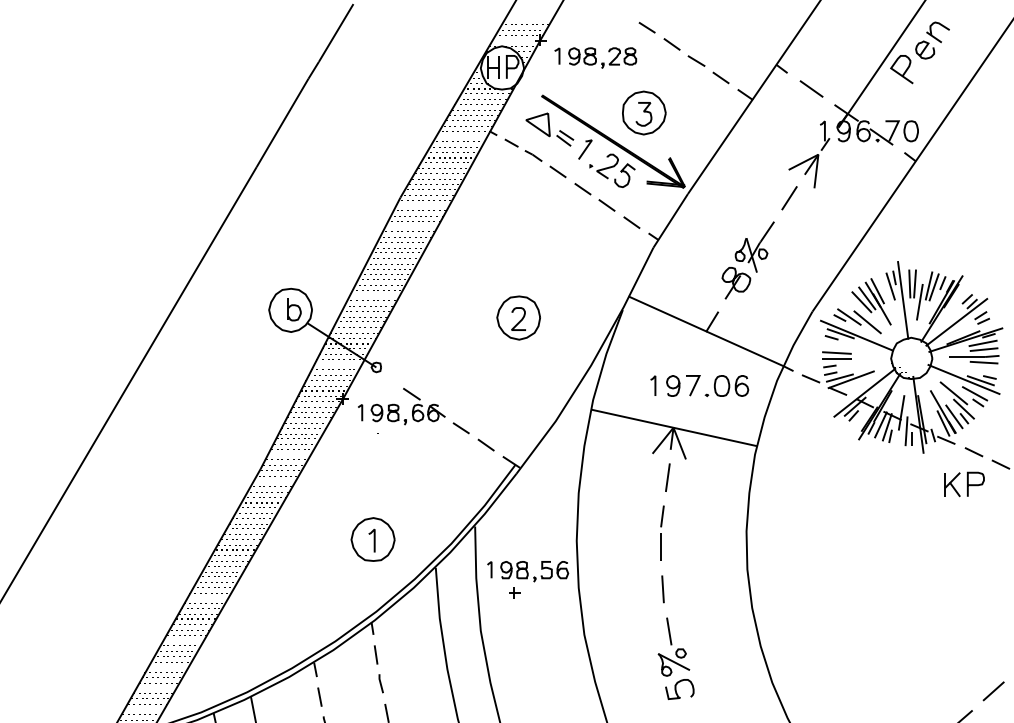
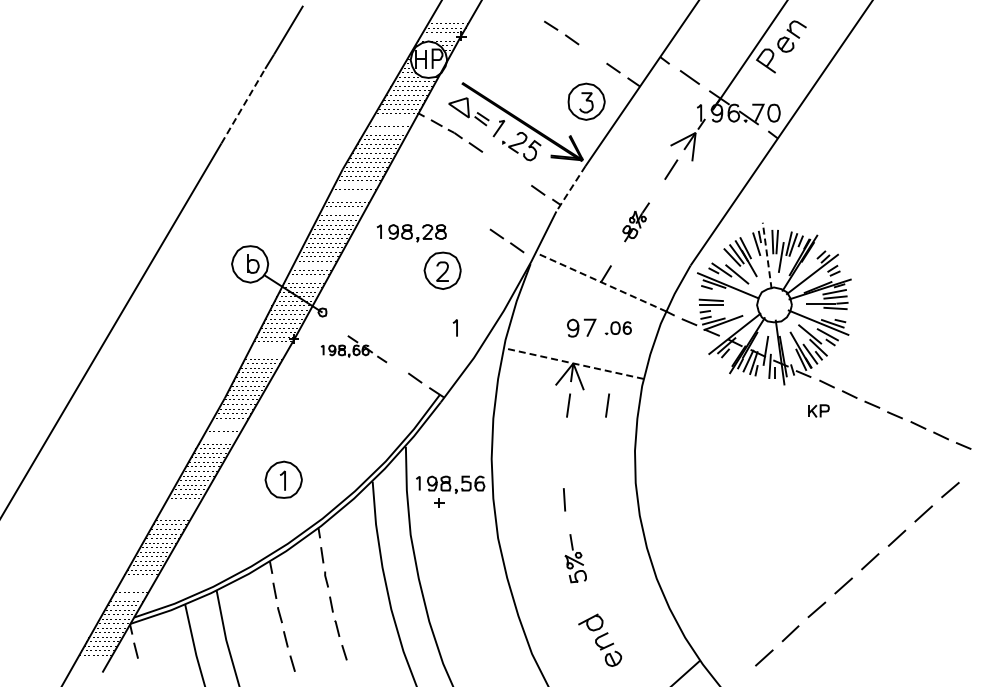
part: (595, 58) -> (411, 233), moved
line: (696, 60) -> (592, 53), removed
part: (644, 112) -> (586, 101), moved
line: (282, 122) -> (243, 105), solid -> dashed
part: (594, 196) -> (506, 240), moved
line: (670, 220) -> (570, 188), solid -> dashed
part: (747, 260) -> (635, 222), size x0.6
line: (903, 299) -> (767, 255), solid -> dashed
line: (705, 331) -> (600, 282), solid -> dashed
line: (654, 385) -> (456, 327), moved
part: (726, 385) -> (618, 327), size x0.7
part: (413, 410) -> (353, 348), size x0.7
line: (673, 427) -> (573, 363), solid -> dashed
line: (713, 477) -> (607, 405), added
part: (963, 483) -> (818, 410), size x0.6
part: (661, 533) -> (563, 452), removed
part: (372, 539) -> (283, 479), moved
part: (676, 658) -> (575, 558), size x0.7

